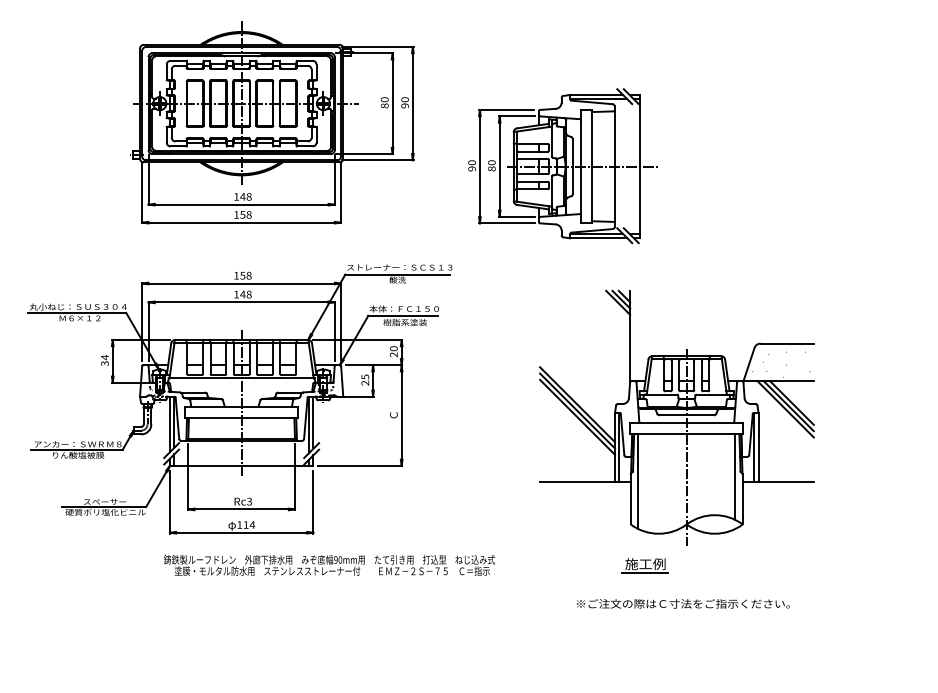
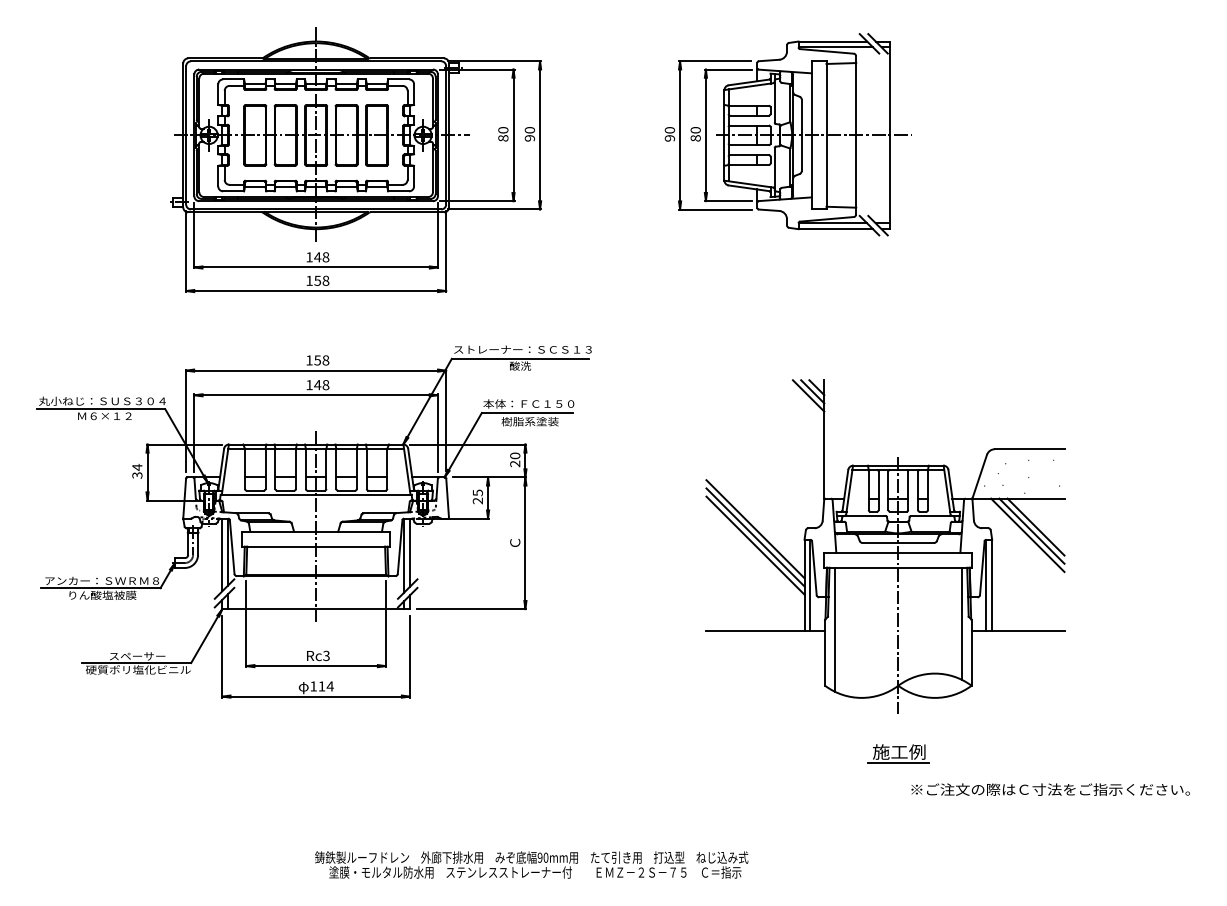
part: (562, 166) -> (788, 135), moved
text: (329, 565) -> (531, 864), moved
part: (644, 565) -> (897, 753), moved
text: (683, 603) -> (1050, 789), moved

